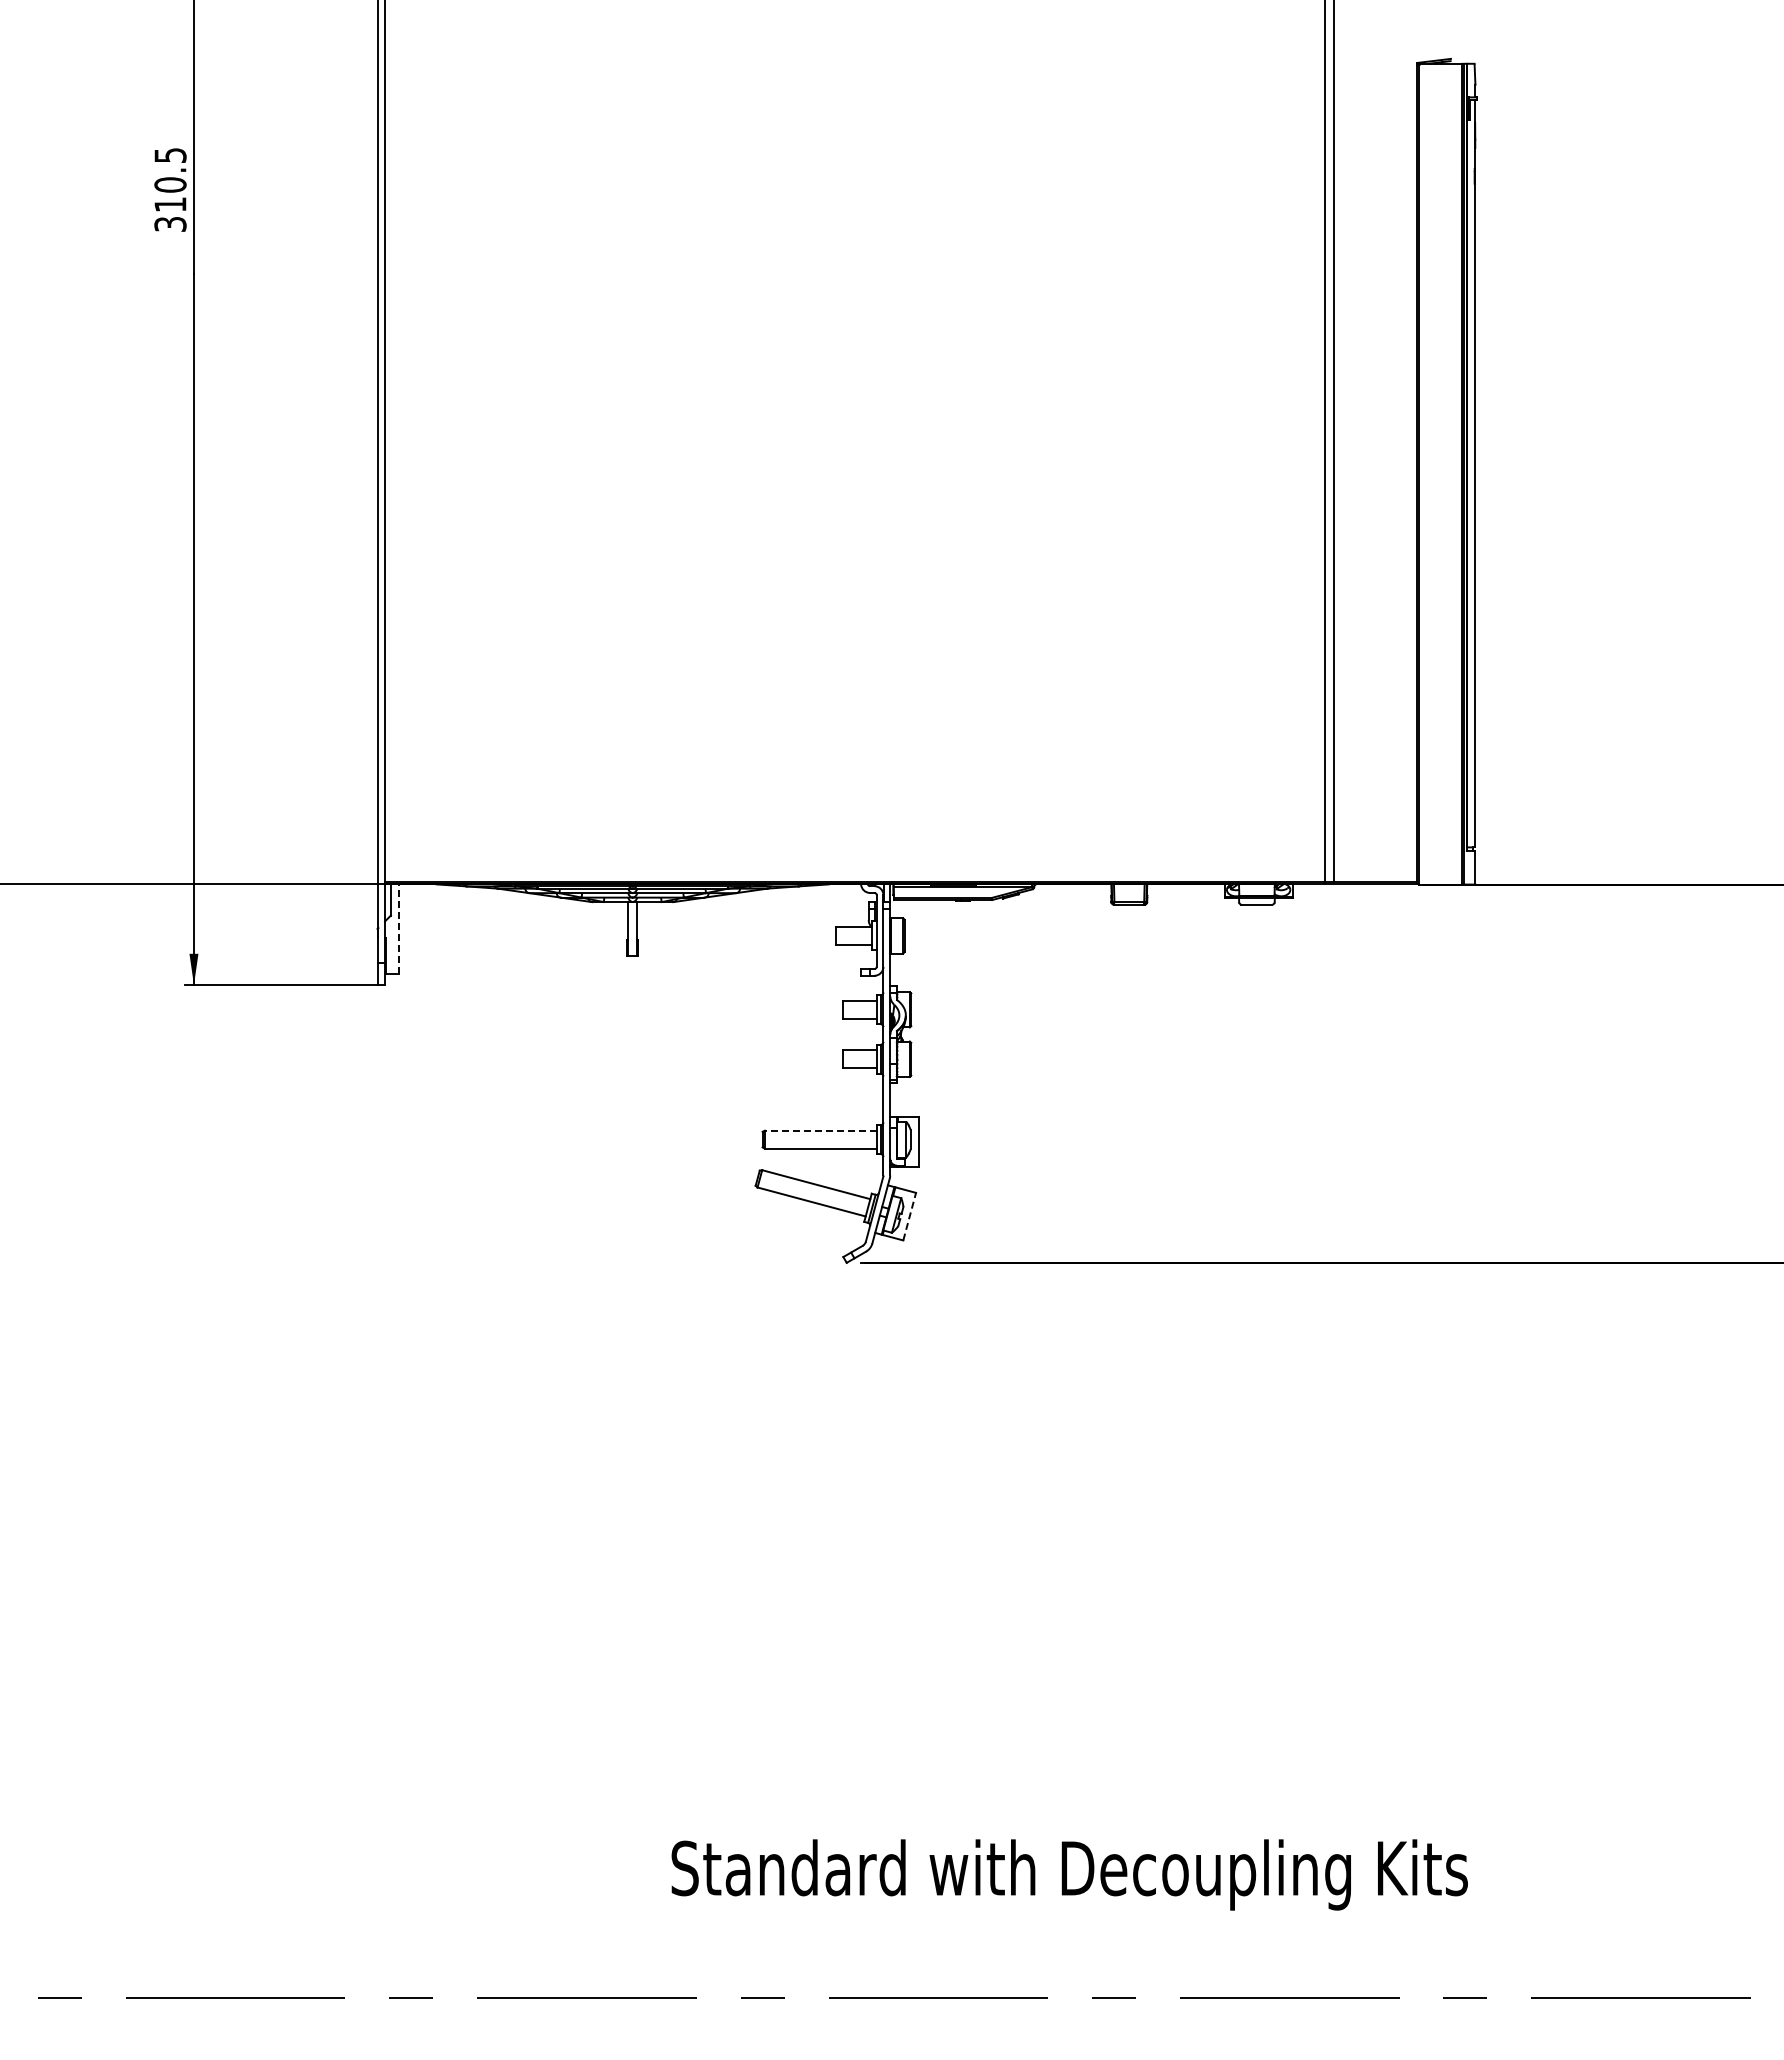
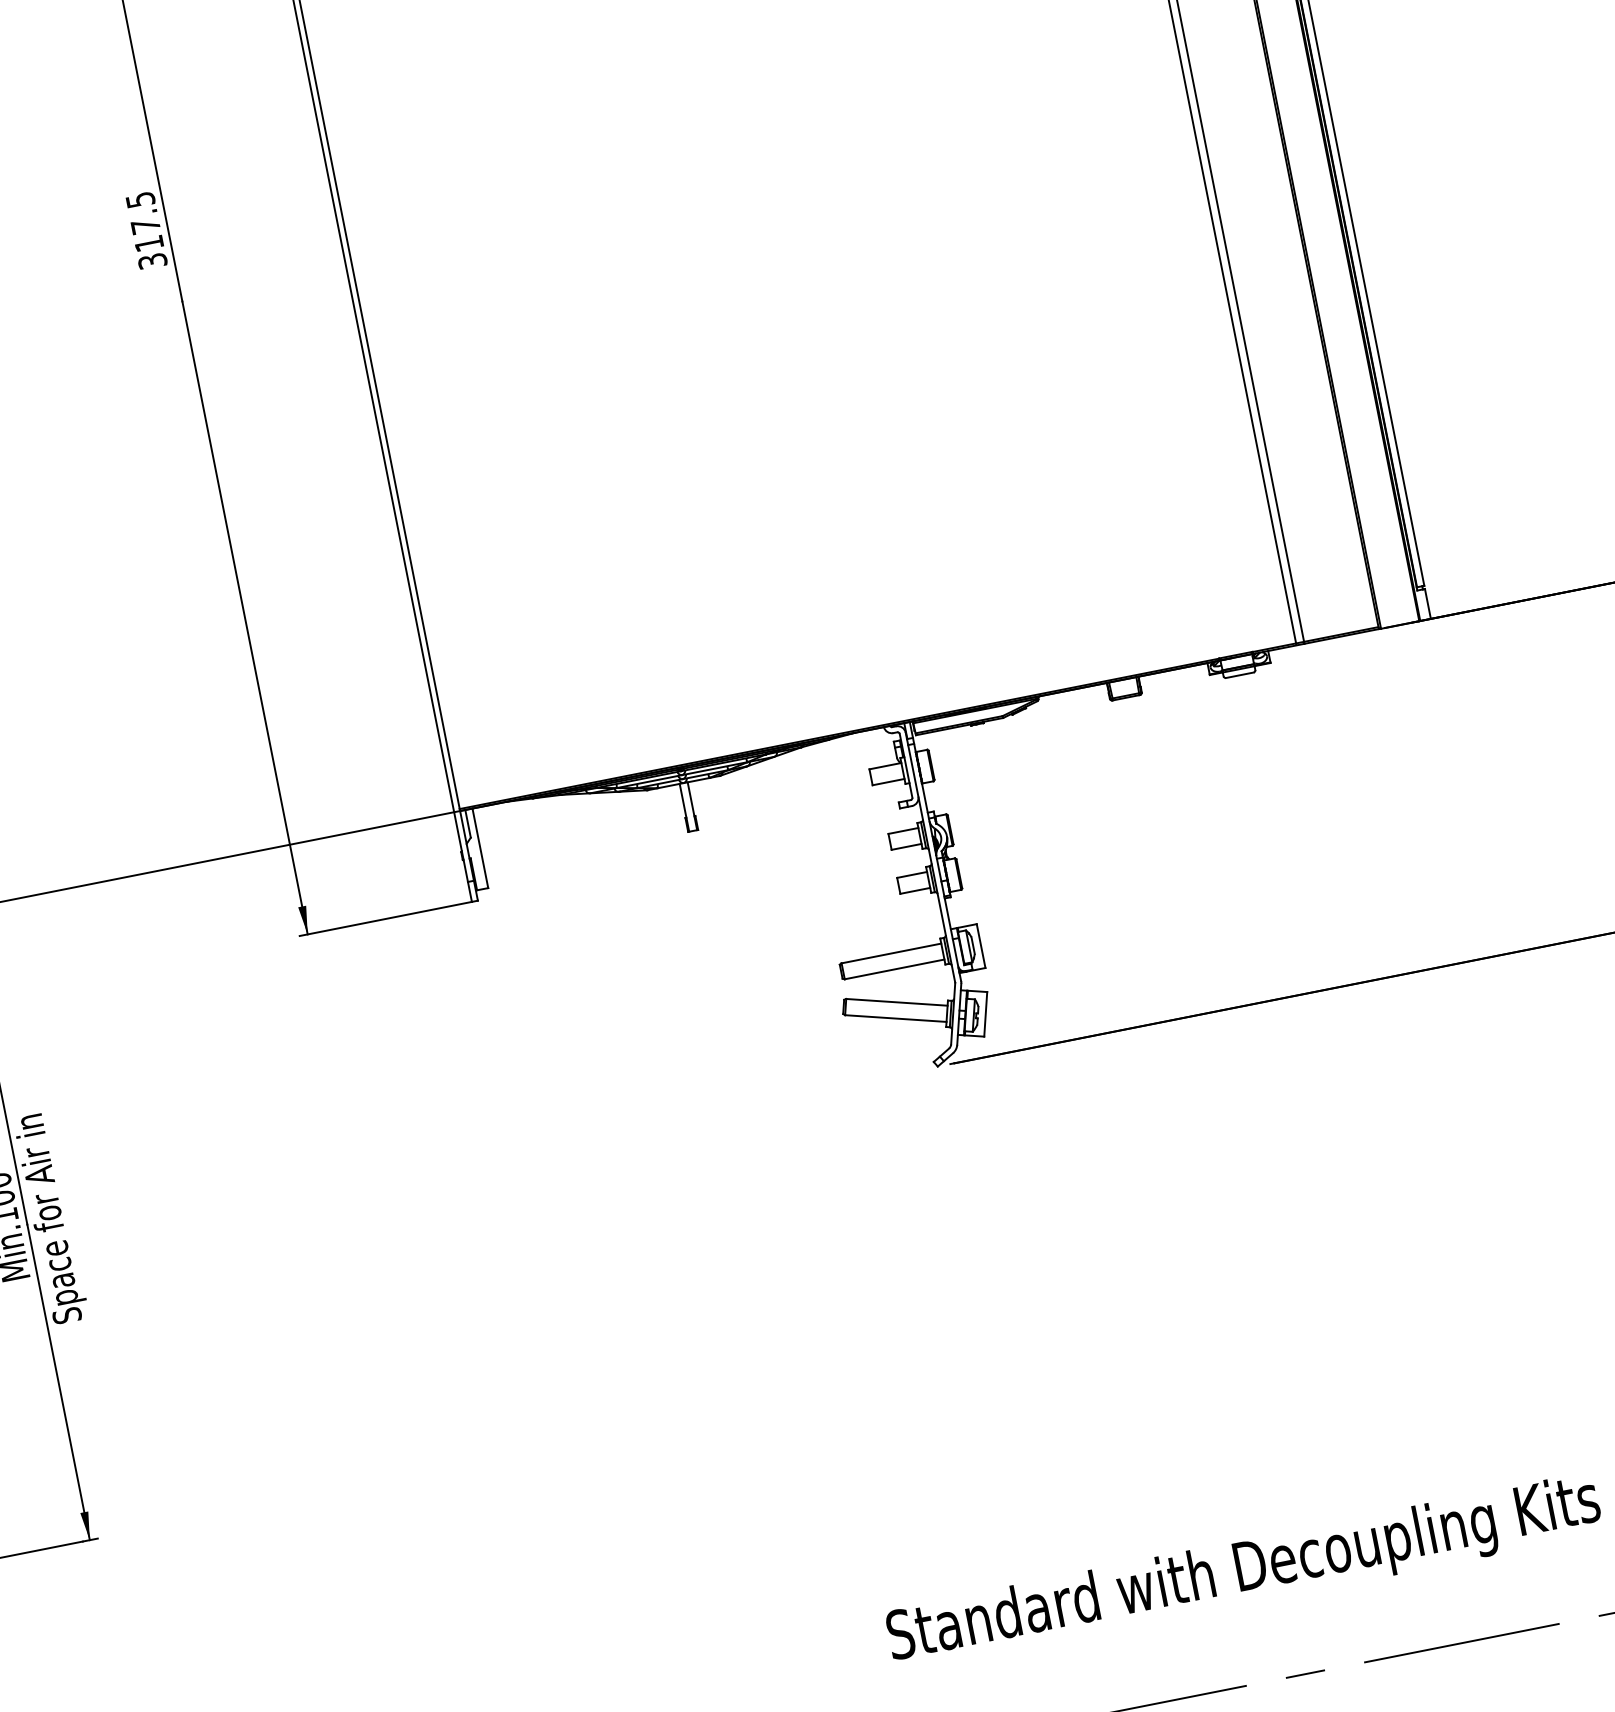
text: (170, 184) -> (145, 225), 310.5 -> 317.5
line: (399, 929) -> (480, 848), dashed -> solid
line: (820, 1130) -> (891, 953), dashed -> solid
line: (909, 1216) -> (985, 1014), dashed -> solid

